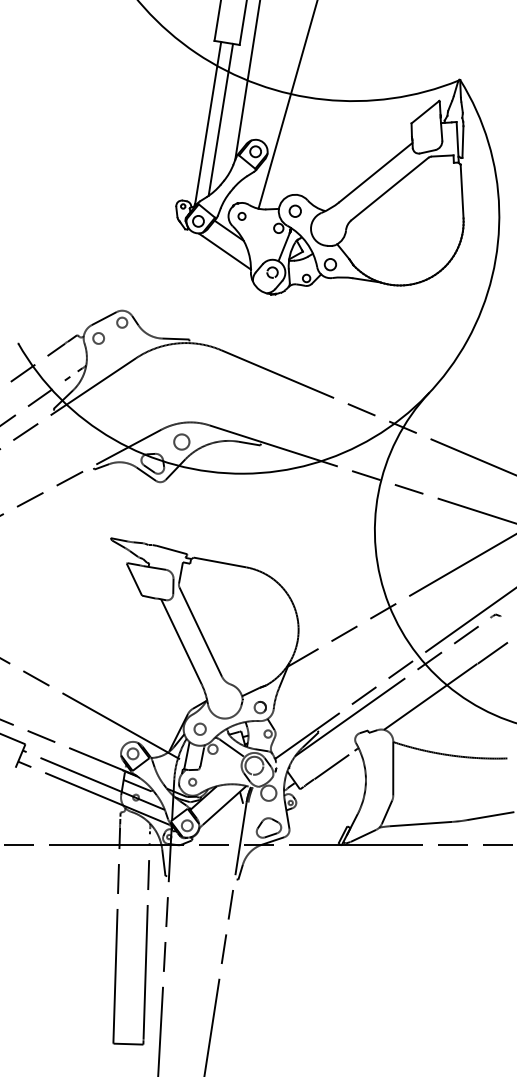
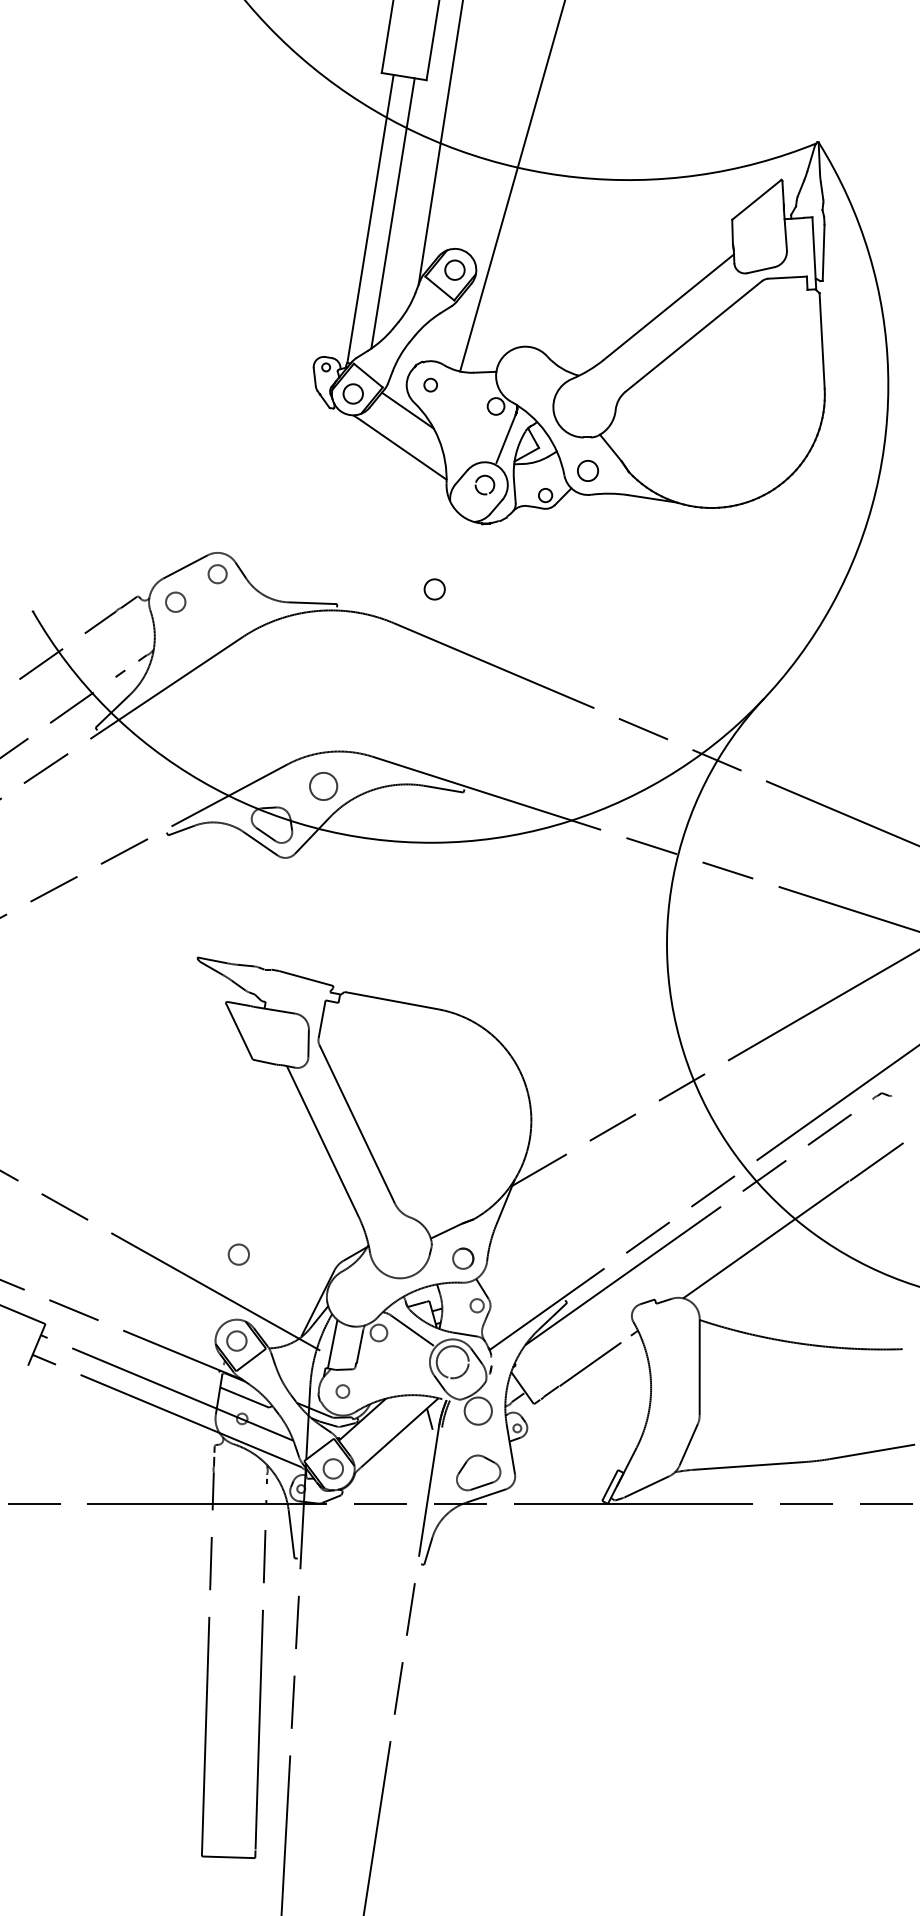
circle: (294, 210) -> (433, 588), moved
circle: (199, 728) -> (237, 1253), moved

